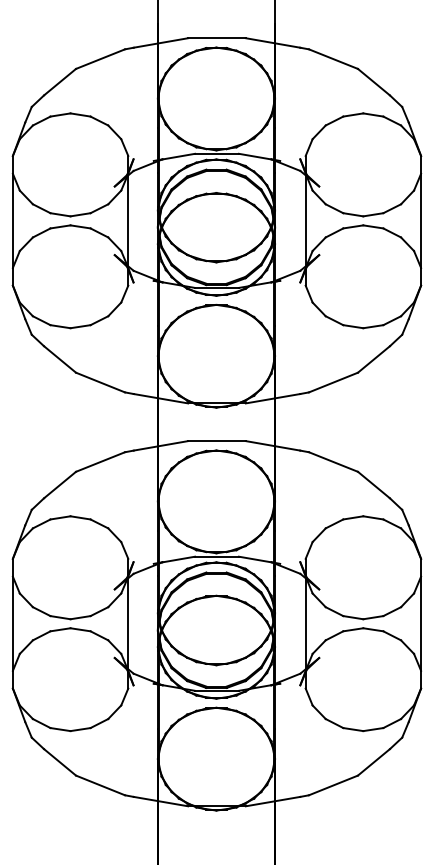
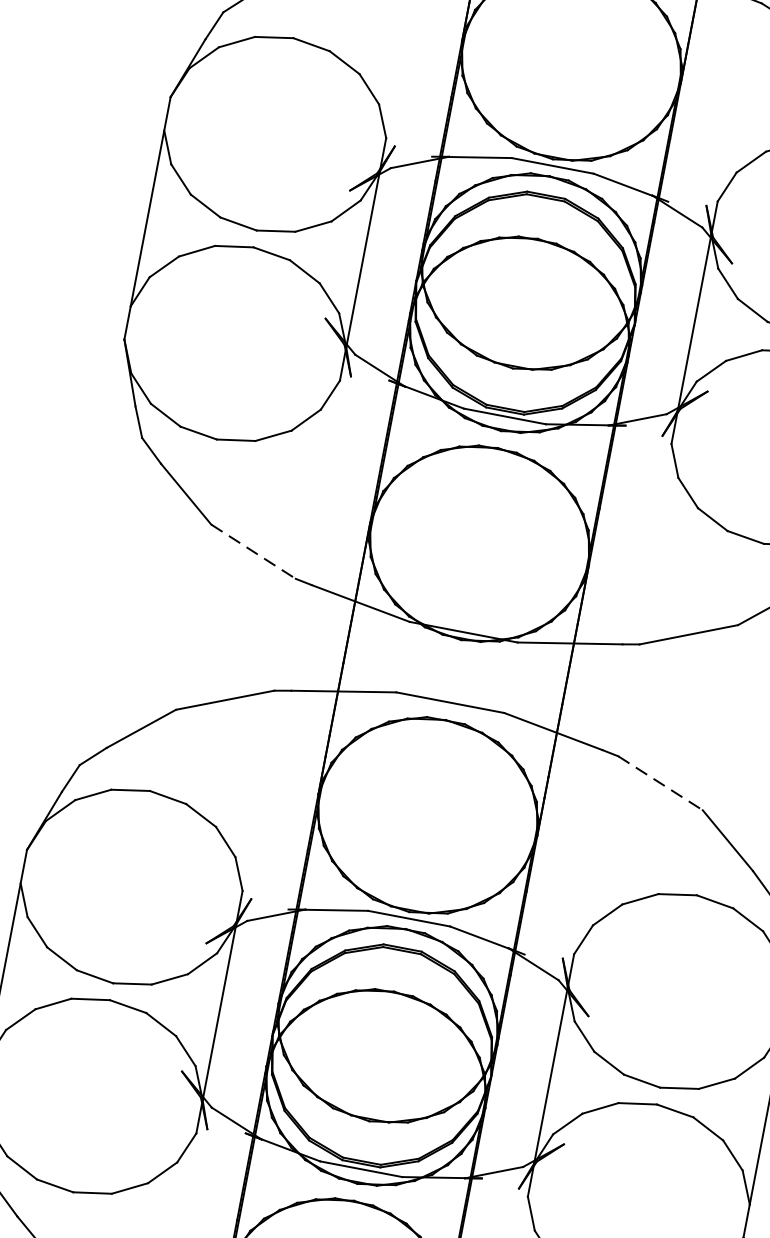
line: (100, 382) -> (253, 551), solid -> dashed
line: (333, 462) -> (660, 784), solid -> dashed

